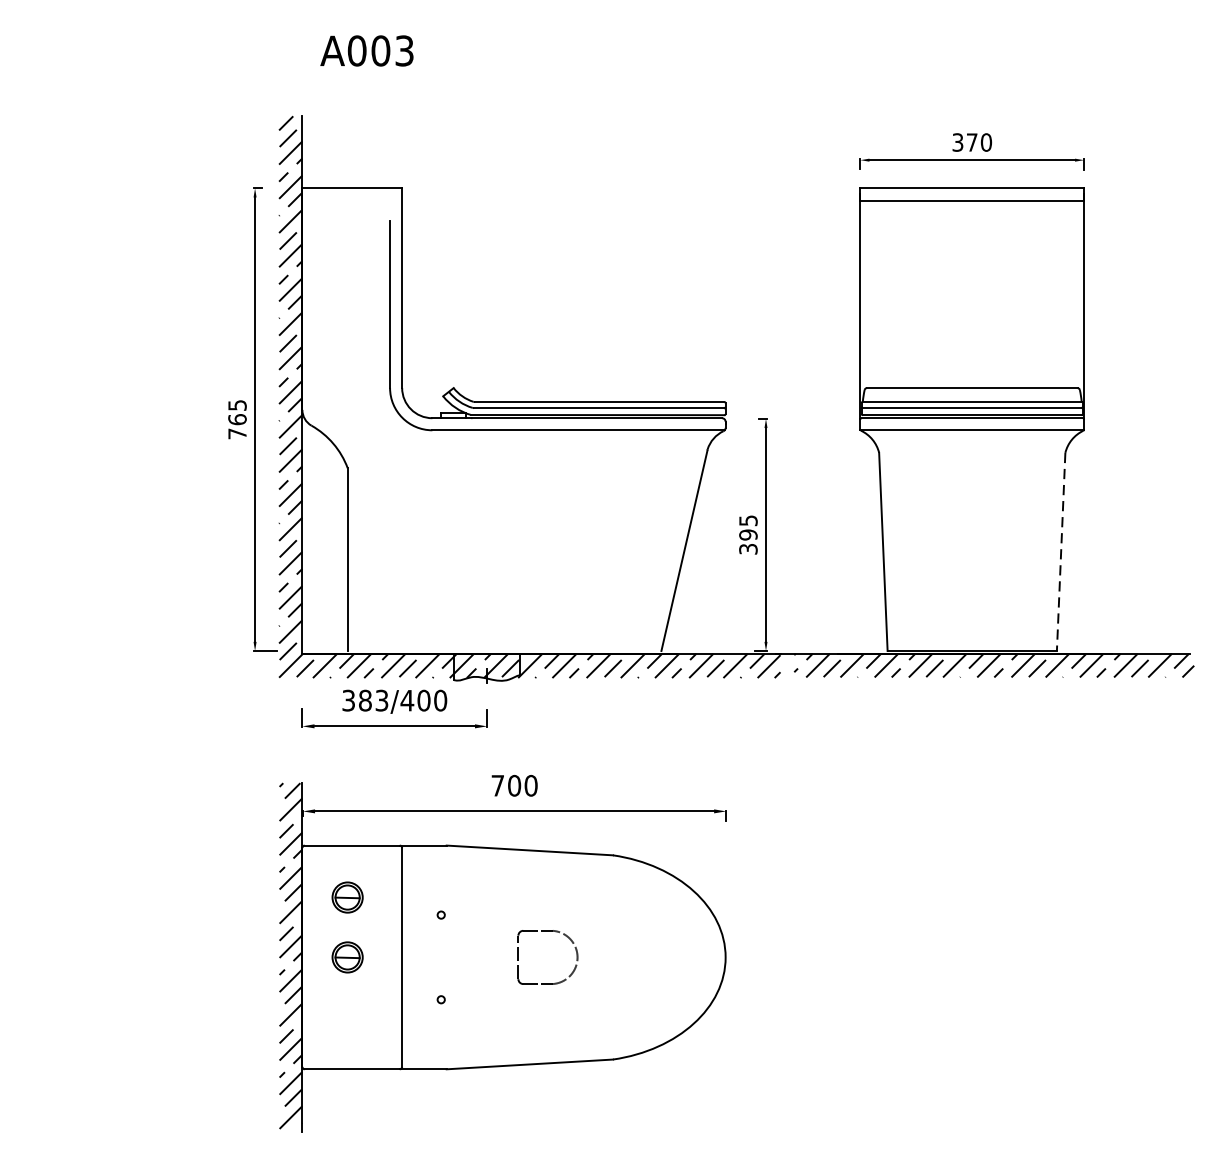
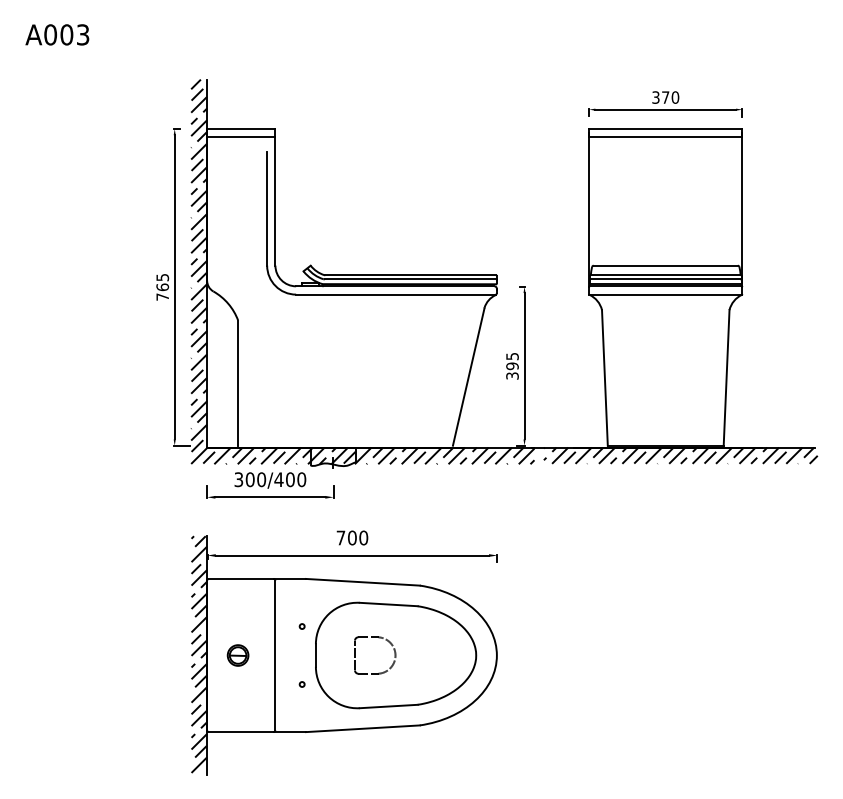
text: (367, 50) -> (57, 34), moved
line: (352, 200) -> (241, 137), added
line: (1060, 551) -> (726, 377), dashed -> solid
text: (373, 700) -> (255, 479), 383/400 -> 300/400
part: (346, 897) -> (237, 614), removed
part: (578, 957) -> (396, 655), added

